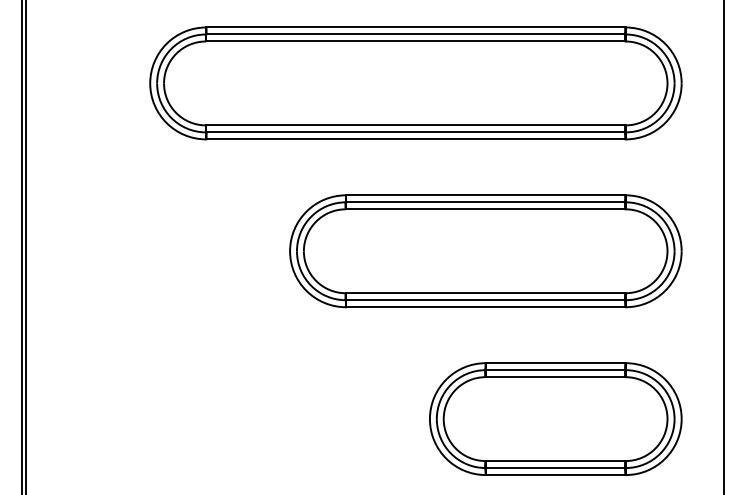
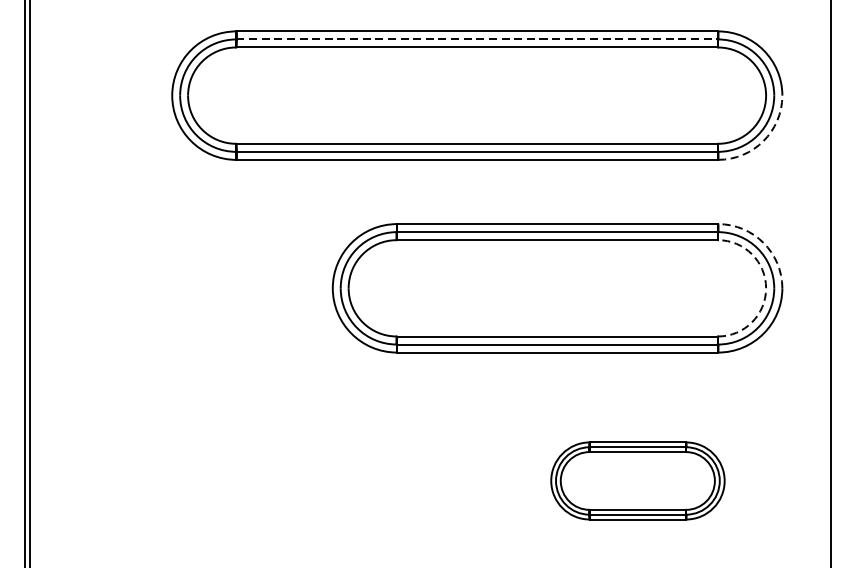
line: (415, 34) -> (476, 39), solid -> dashed
arc: (665, 123) -> (763, 141), solid -> dashed
arc: (665, 211) -> (763, 242), solid -> dashed
arc: (667, 251) -> (766, 288), solid -> dashed
part: (555, 418) -> (637, 480), size x0.6

